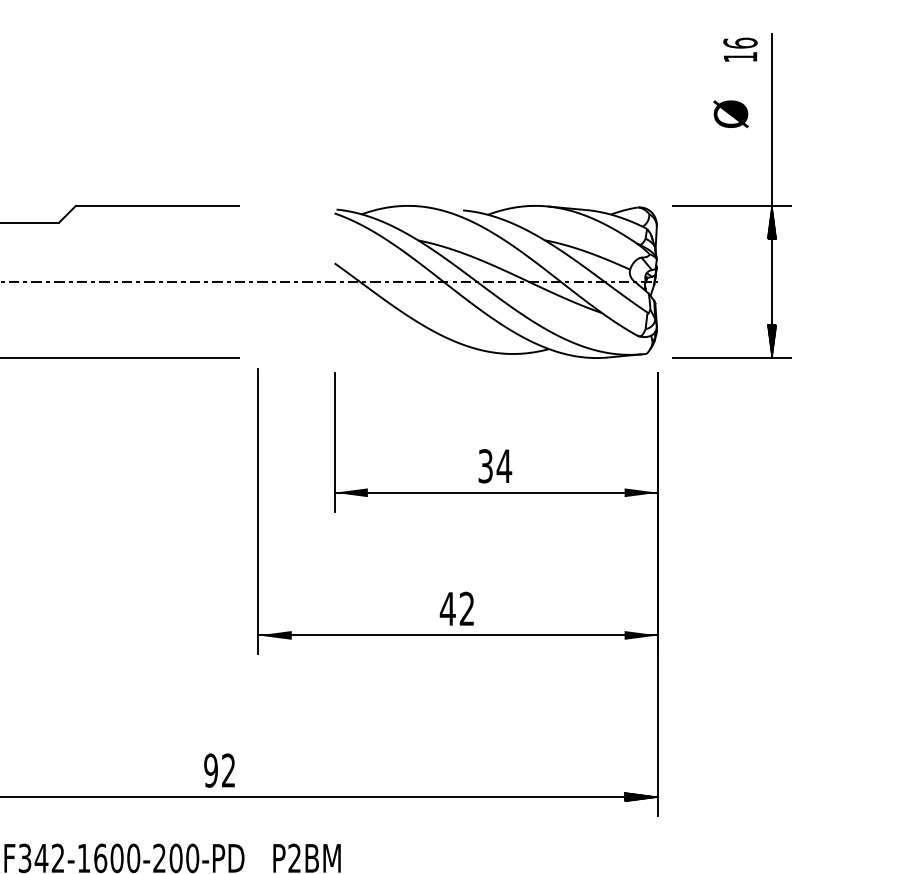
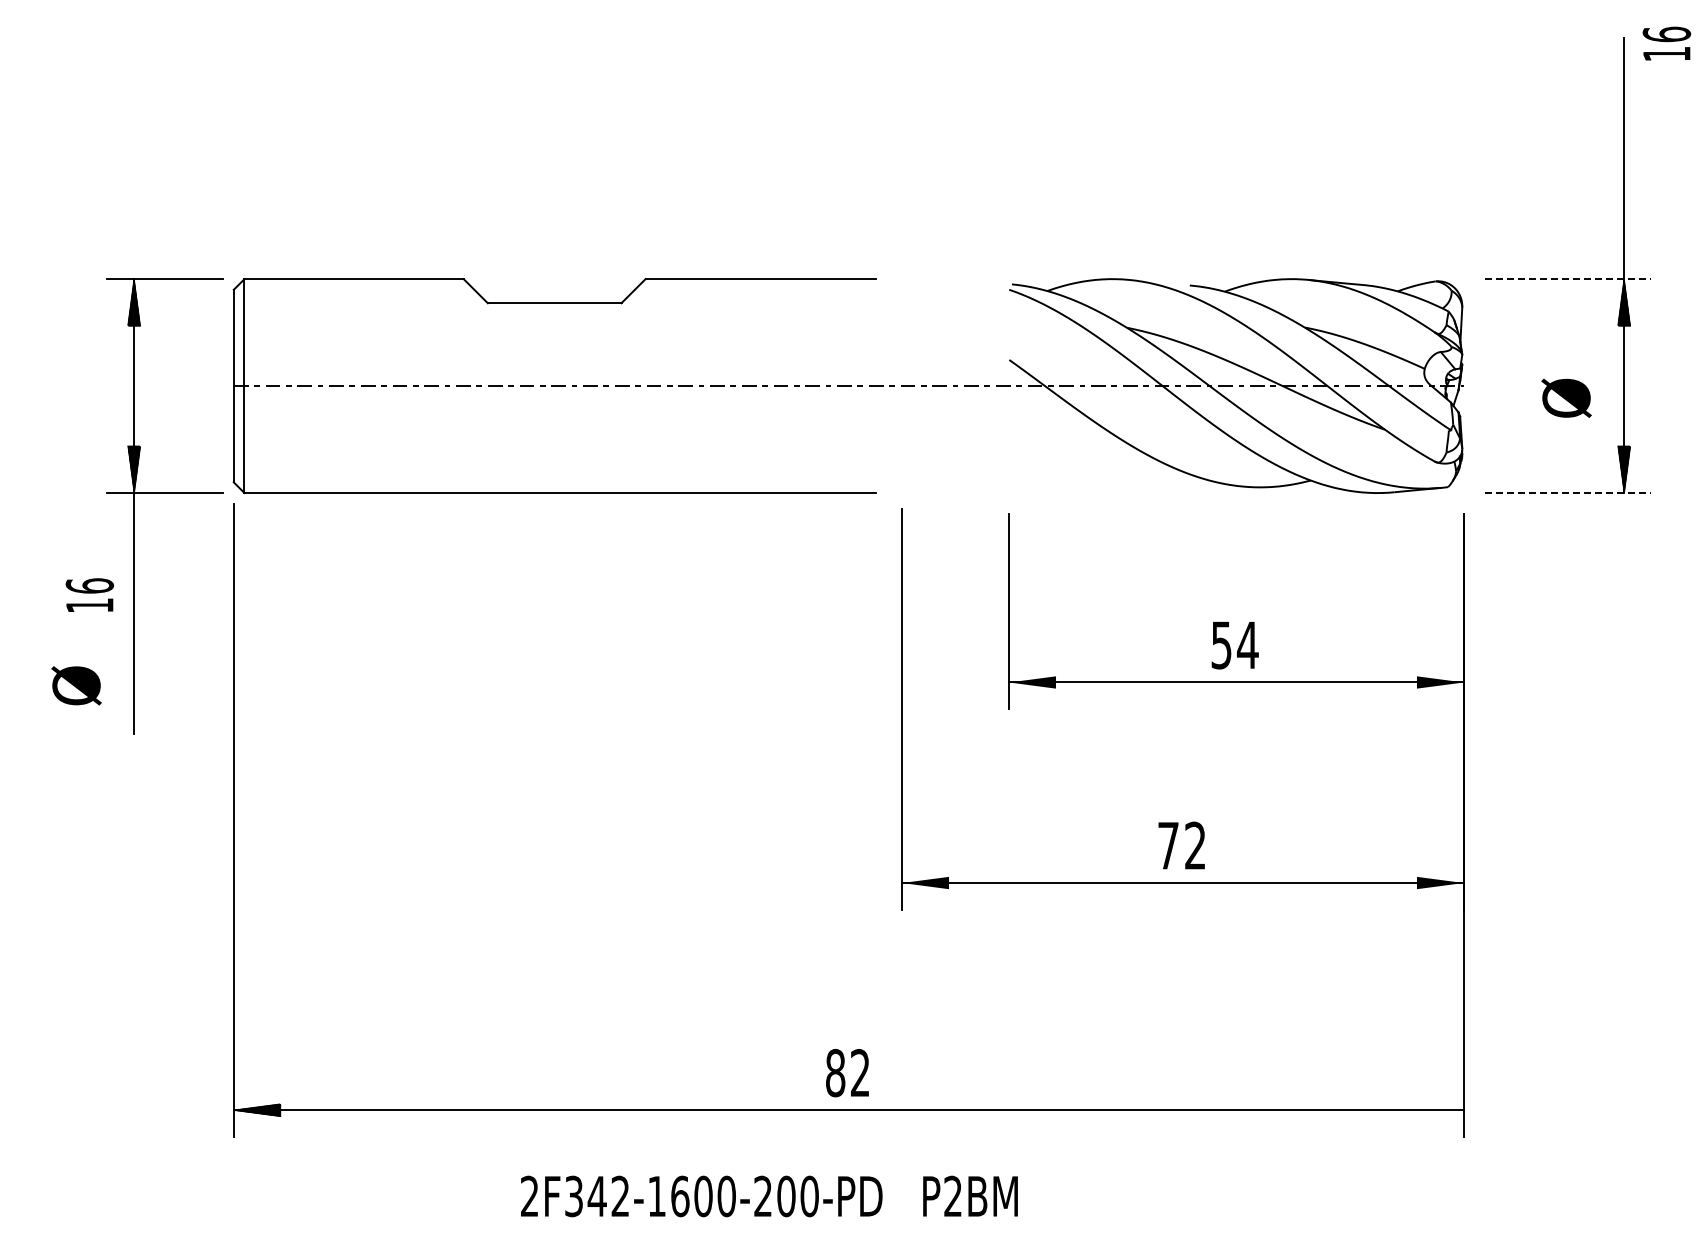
text: (740, 49) -> (1666, 43), moved
text: (730, 113) -> (1566, 397), moved
line: (731, 206) -> (1567, 279), solid -> dashed
line: (731, 358) -> (1567, 493), solid -> dashed
text: (485, 465) -> (1221, 644), 34 -> 54
text: (447, 608) -> (1168, 845), 42 -> 72
text: (211, 770) -> (835, 1073), 92 -> 82
hatch: (640, 797) -> (1439, 1110), removed

